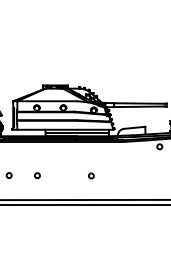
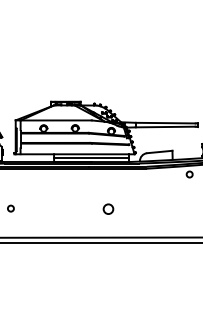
circle: (37, 175) -> (44, 208), removed
circle: (91, 175) -> (108, 208), size x1.6

